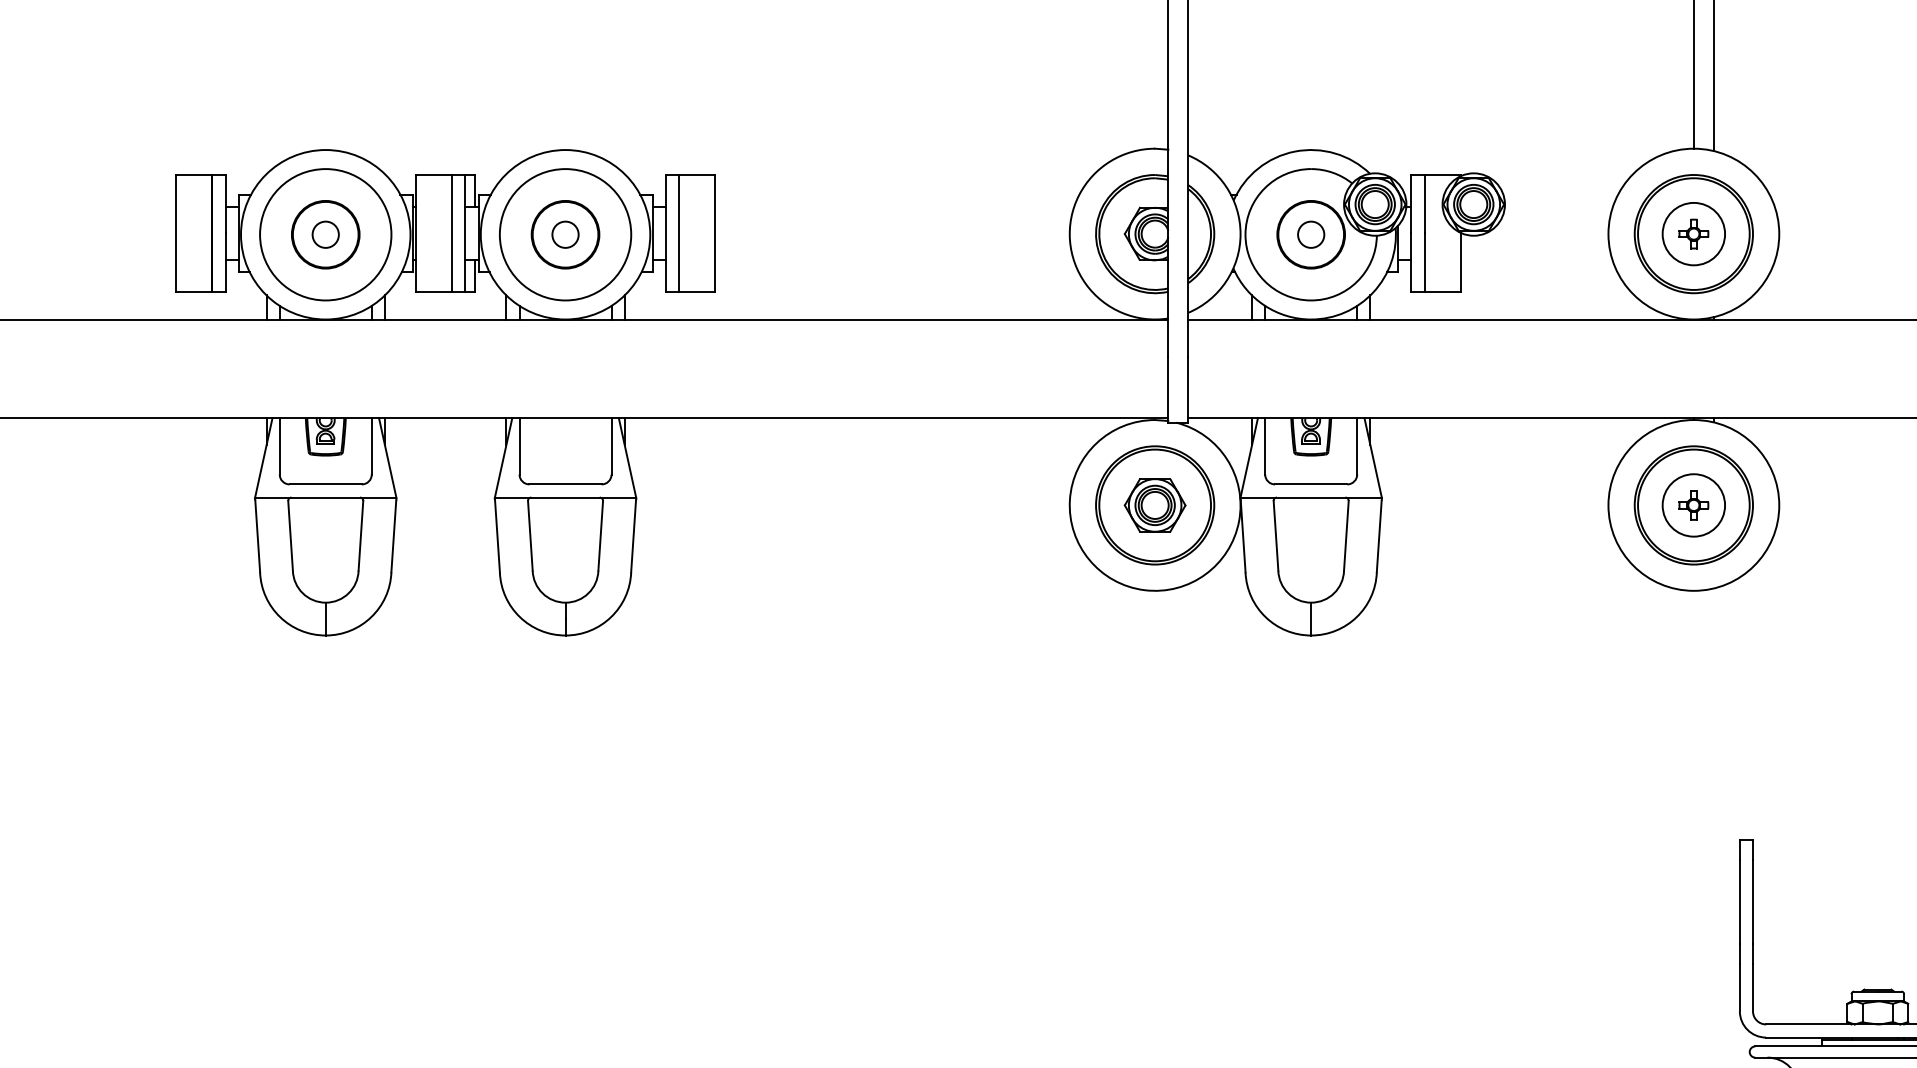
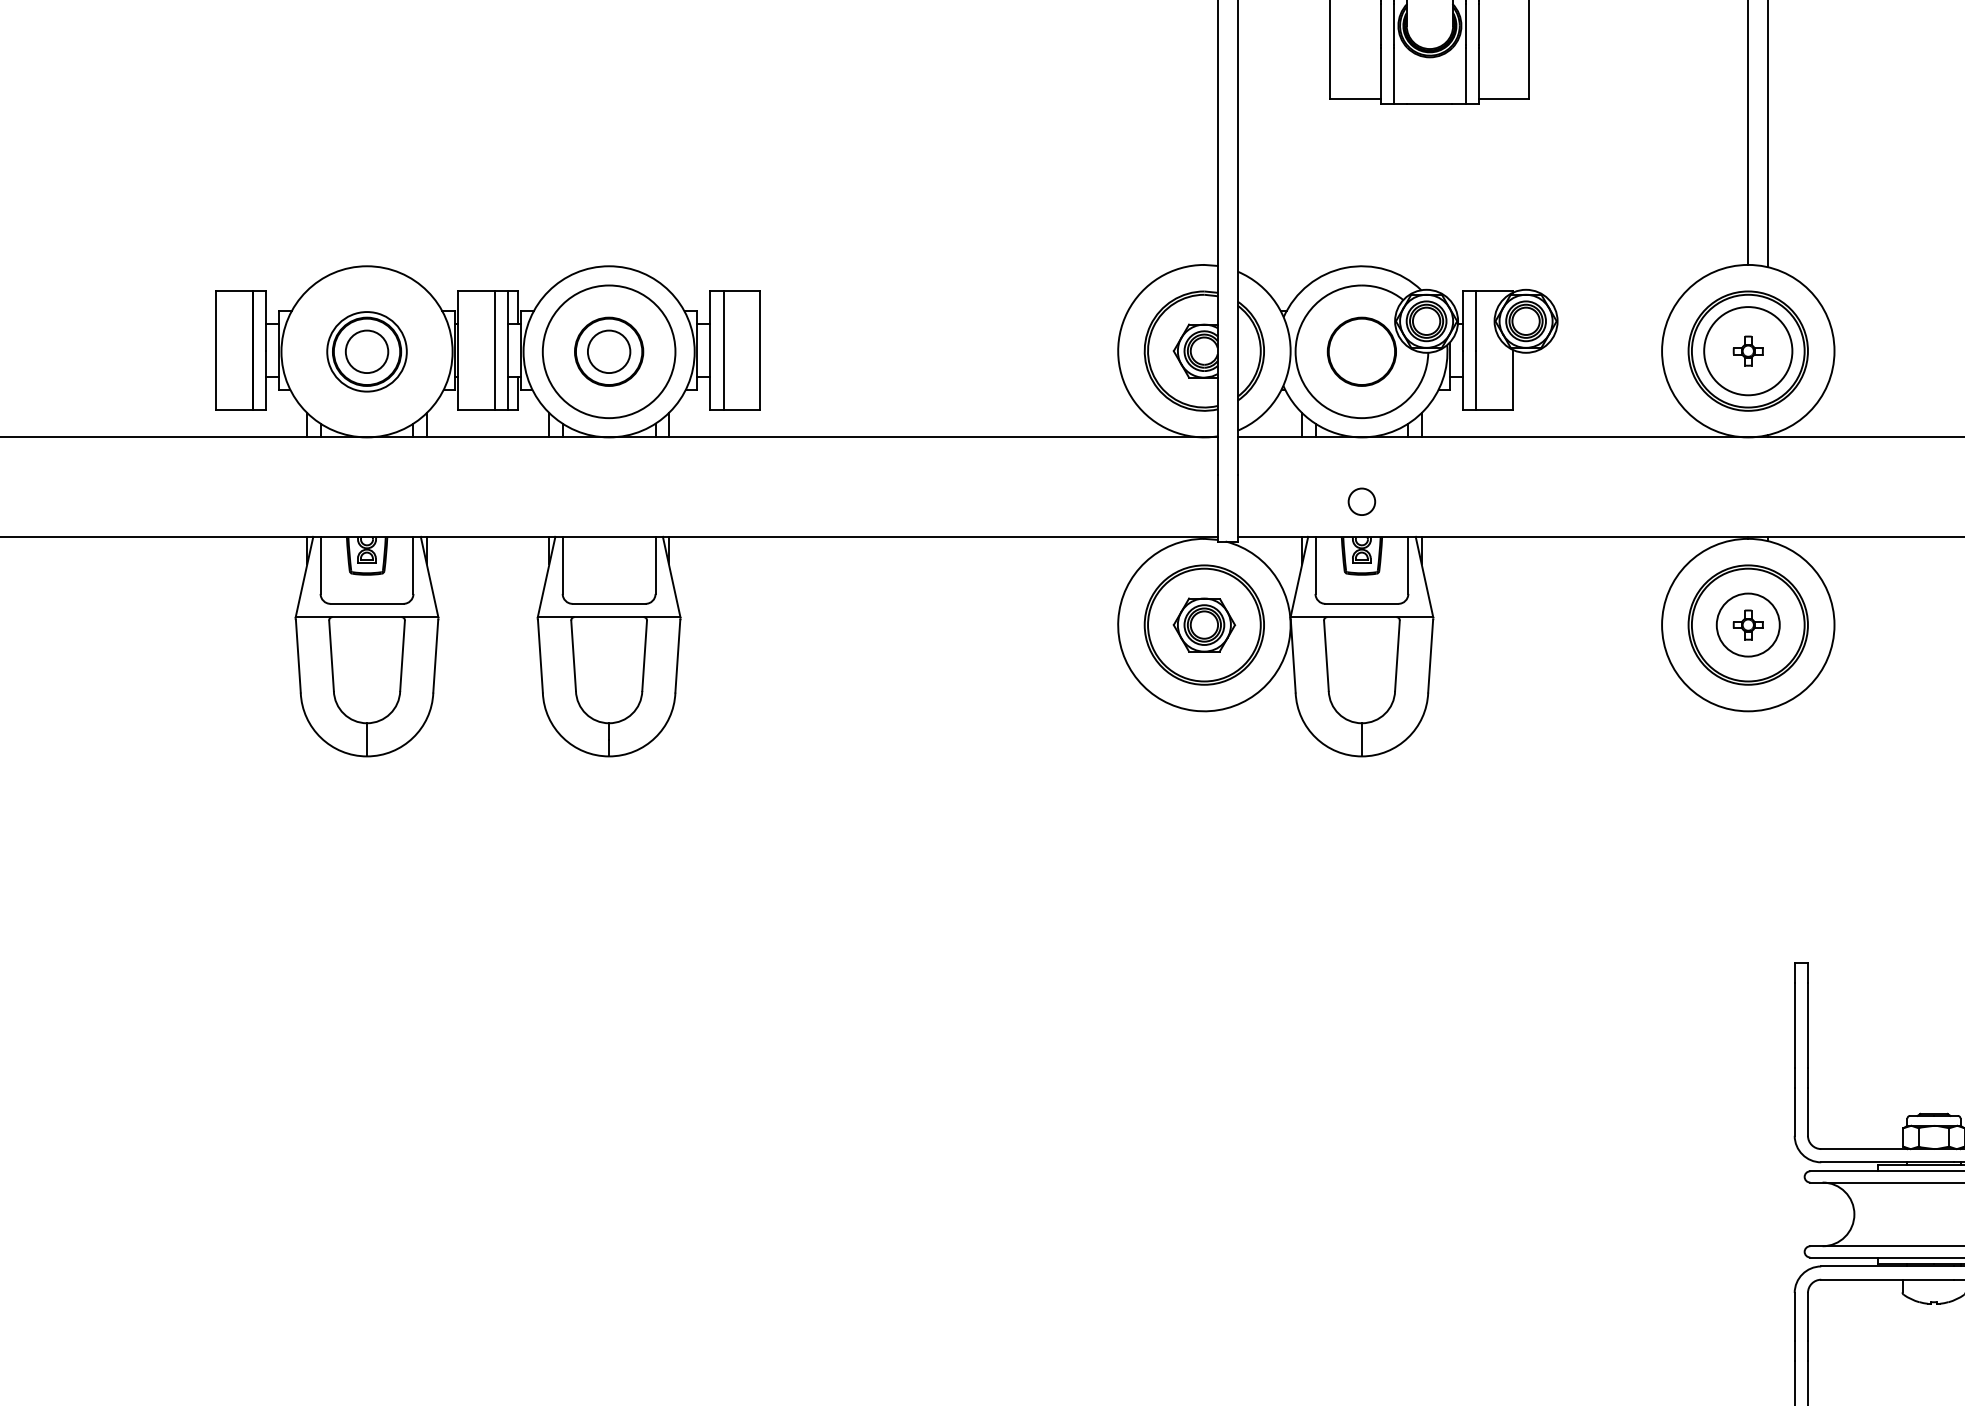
circle: (1693, 233) -> (1747, 350), size x1.4
circle: (325, 234) -> (366, 351), size x0.6
circle: (325, 234) -> (366, 351), size x1.6
circle: (564, 234) -> (608, 351), size x1.6
circle: (1310, 234) -> (1361, 501), moved

